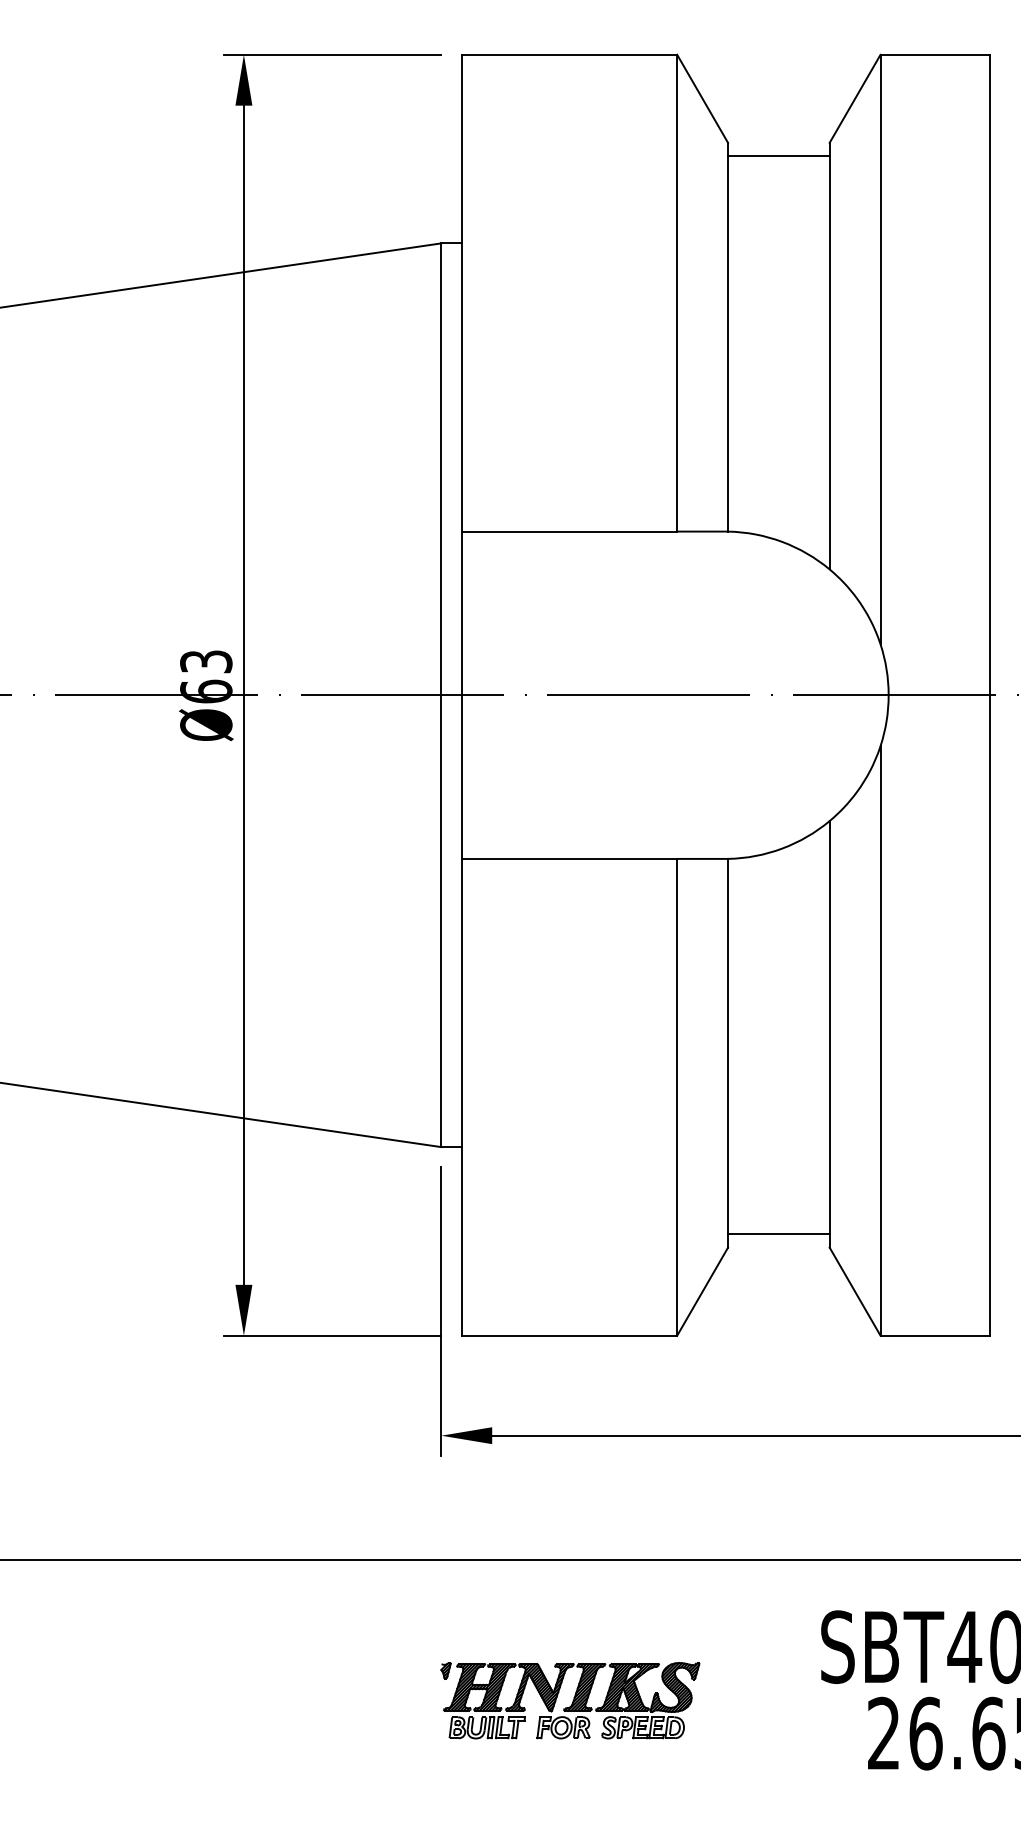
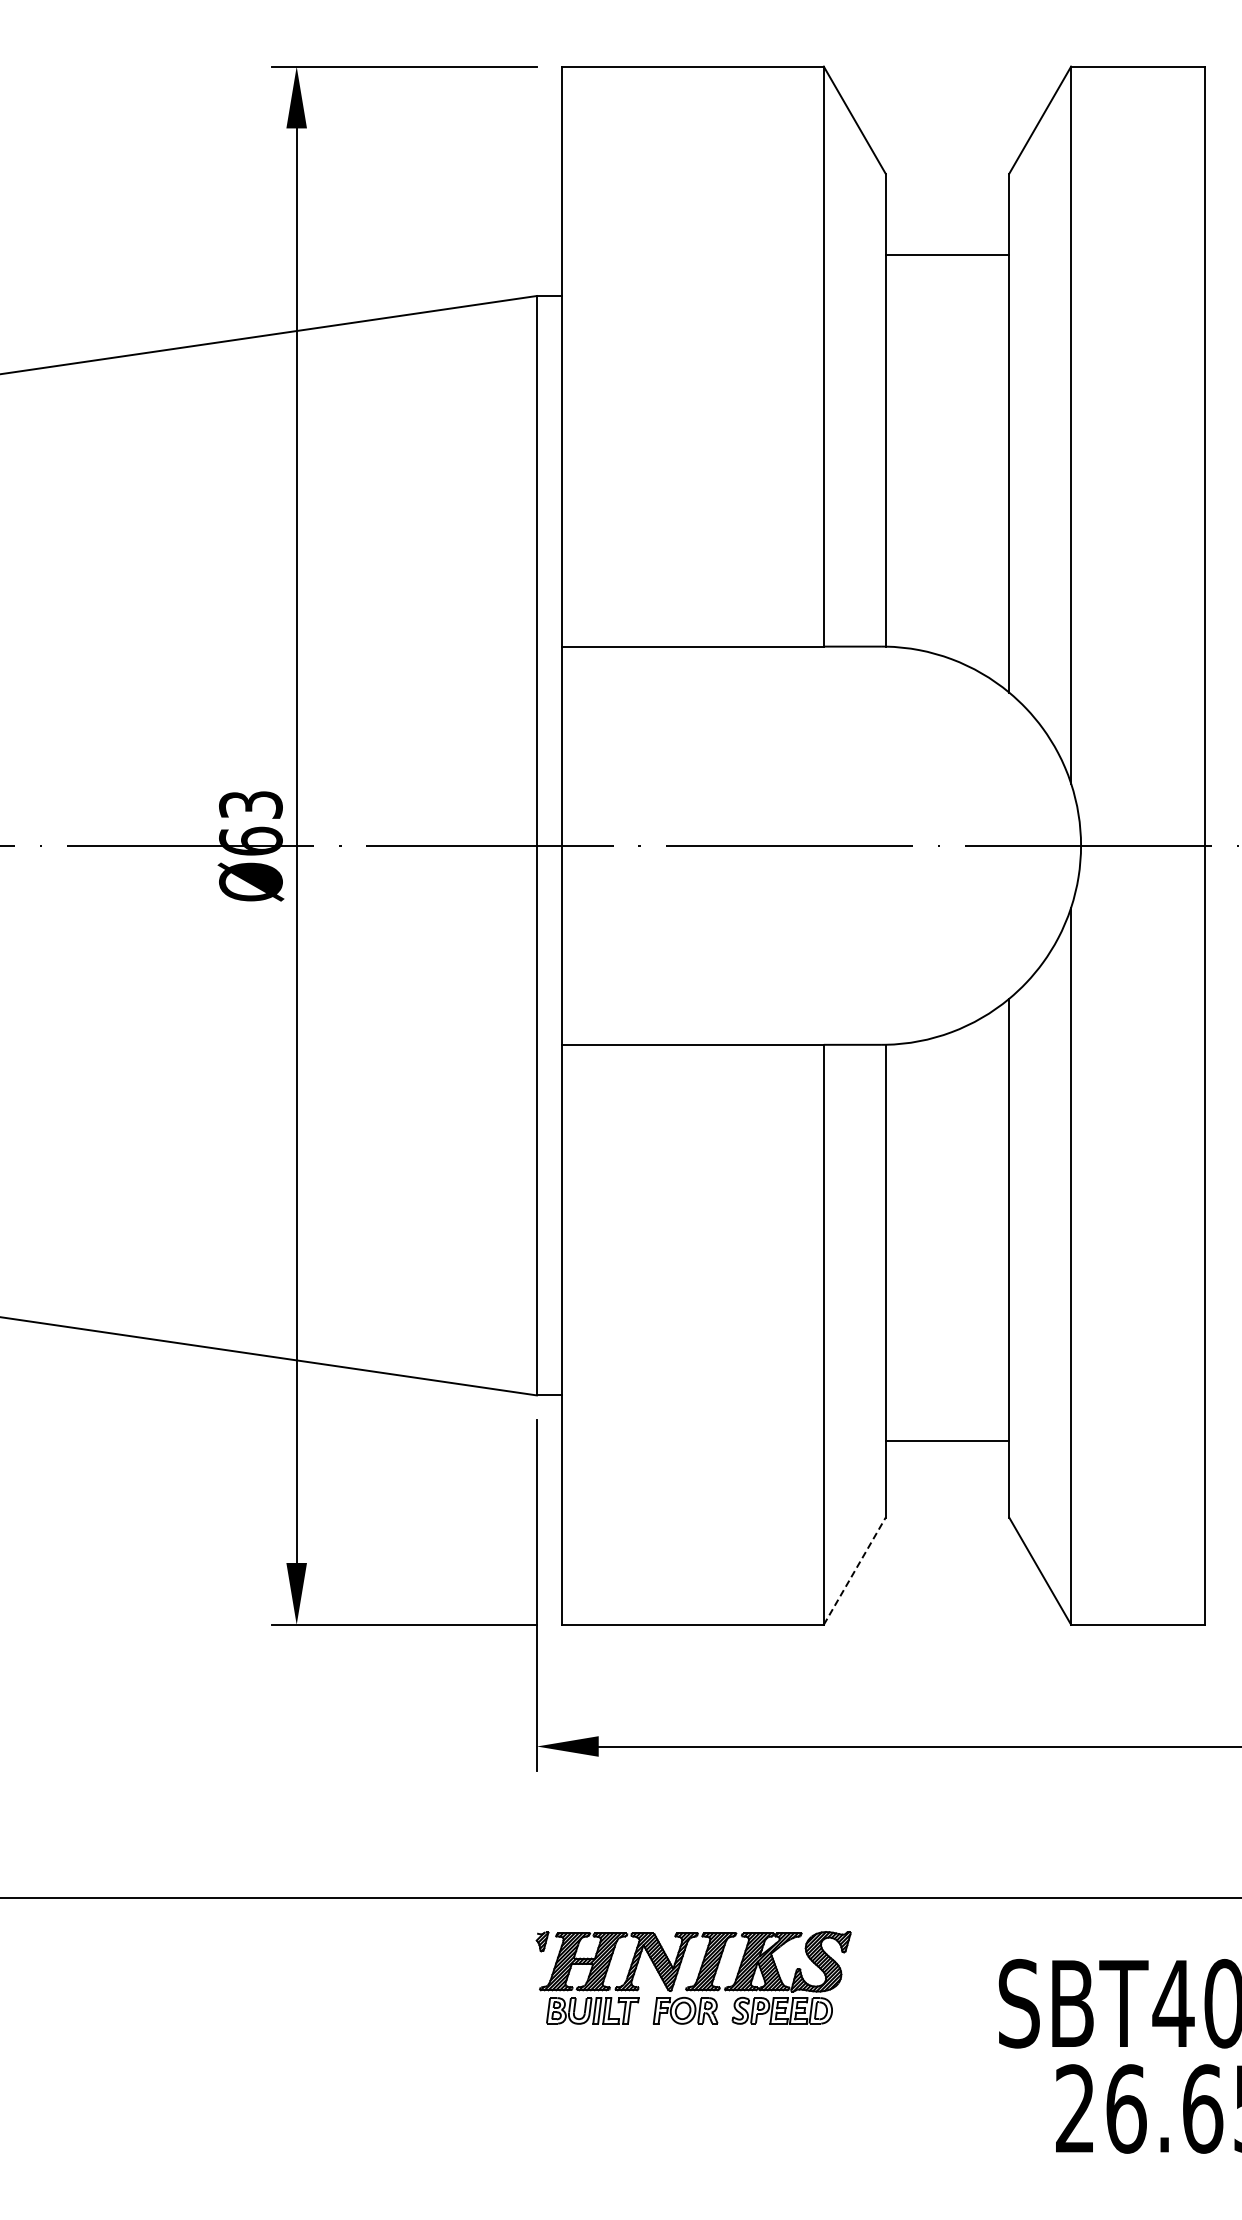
line: (778, 156) -> (947, 255), moved
line: (778, 1234) -> (947, 1441), moved
line: (702, 1291) -> (854, 1571), solid -> dashed
part: (570, 1700) -> (693, 1977), moved

